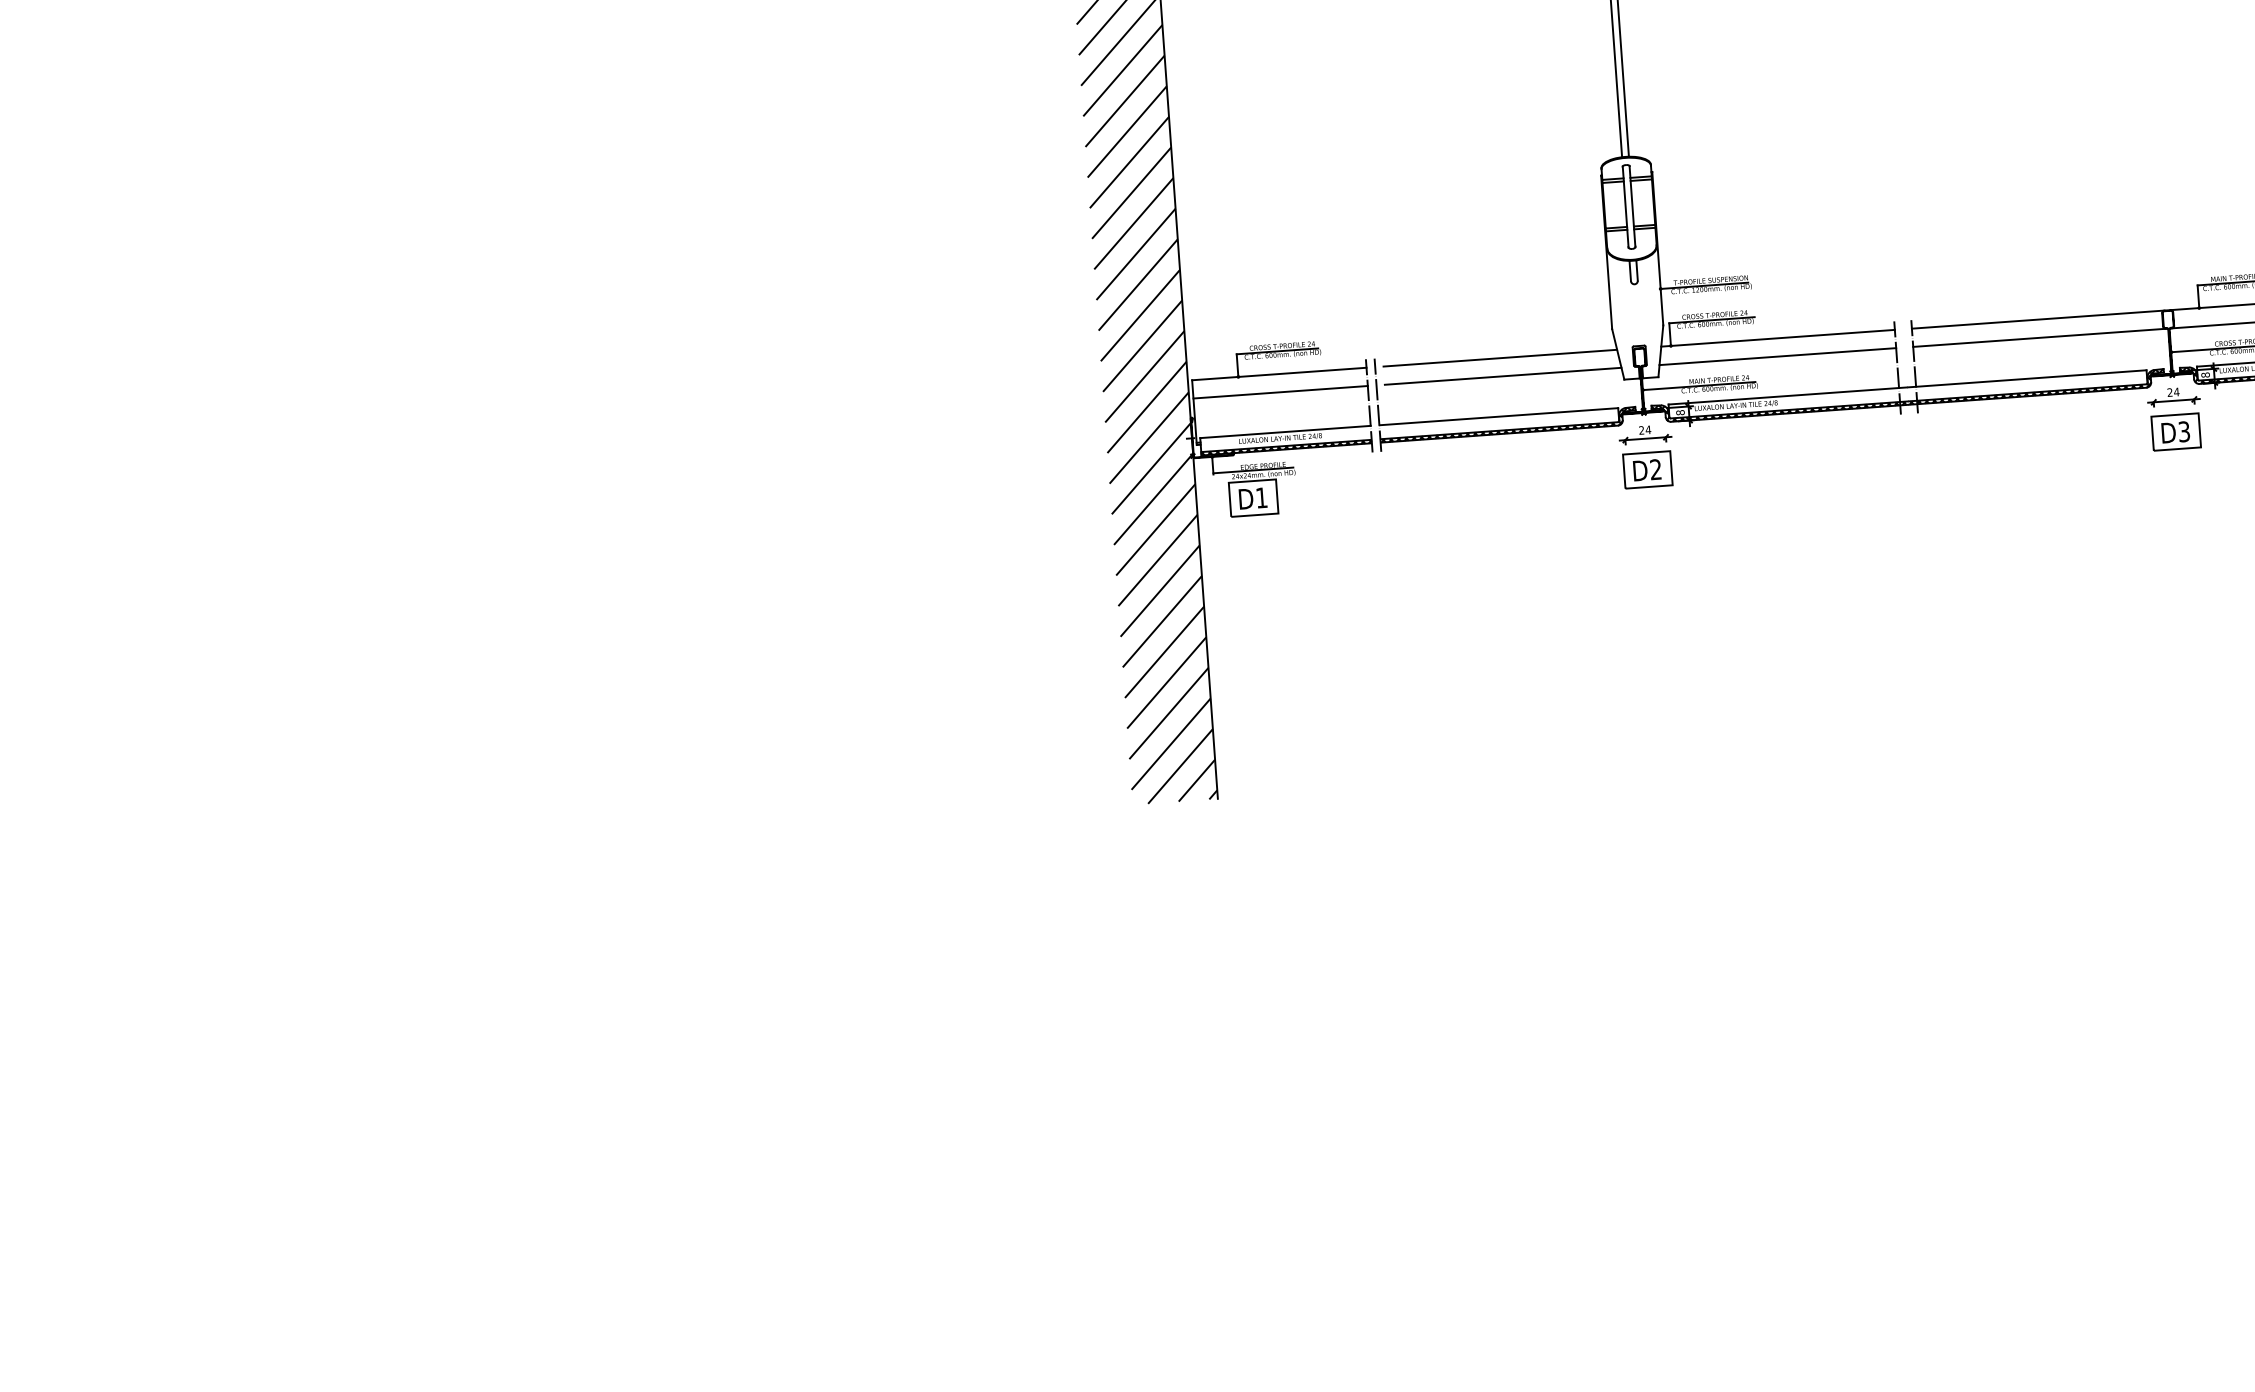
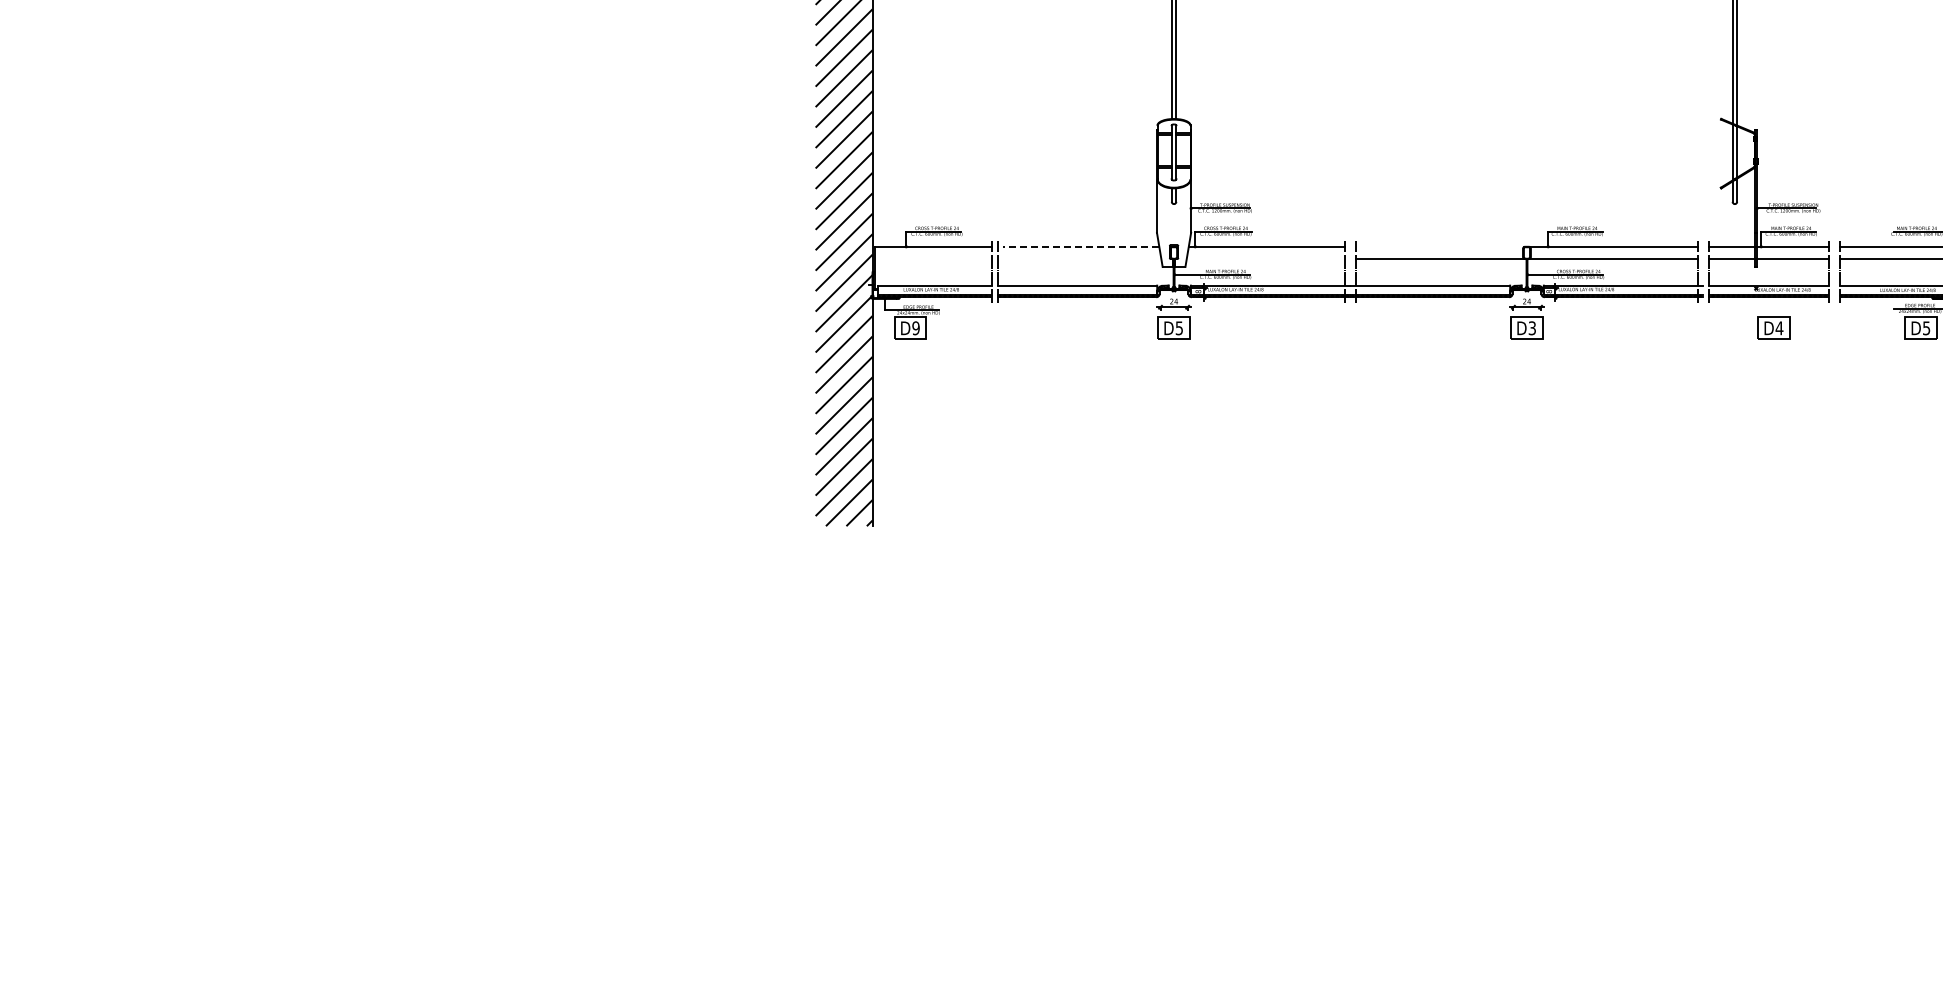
line: (2038, 319) -> (1440, 246), removed
line: (1777, 355) -> (1265, 258), removed
line: (1500, 357) -> (1081, 246), solid -> dashed
line: (1503, 375) -> (1082, 258), removed
line: (1280, 391) -> (933, 258), removed
text: (1654, 470) -> (1178, 328), D2 -> D5
text: (1260, 498) -> (915, 328), D1 -> D9

